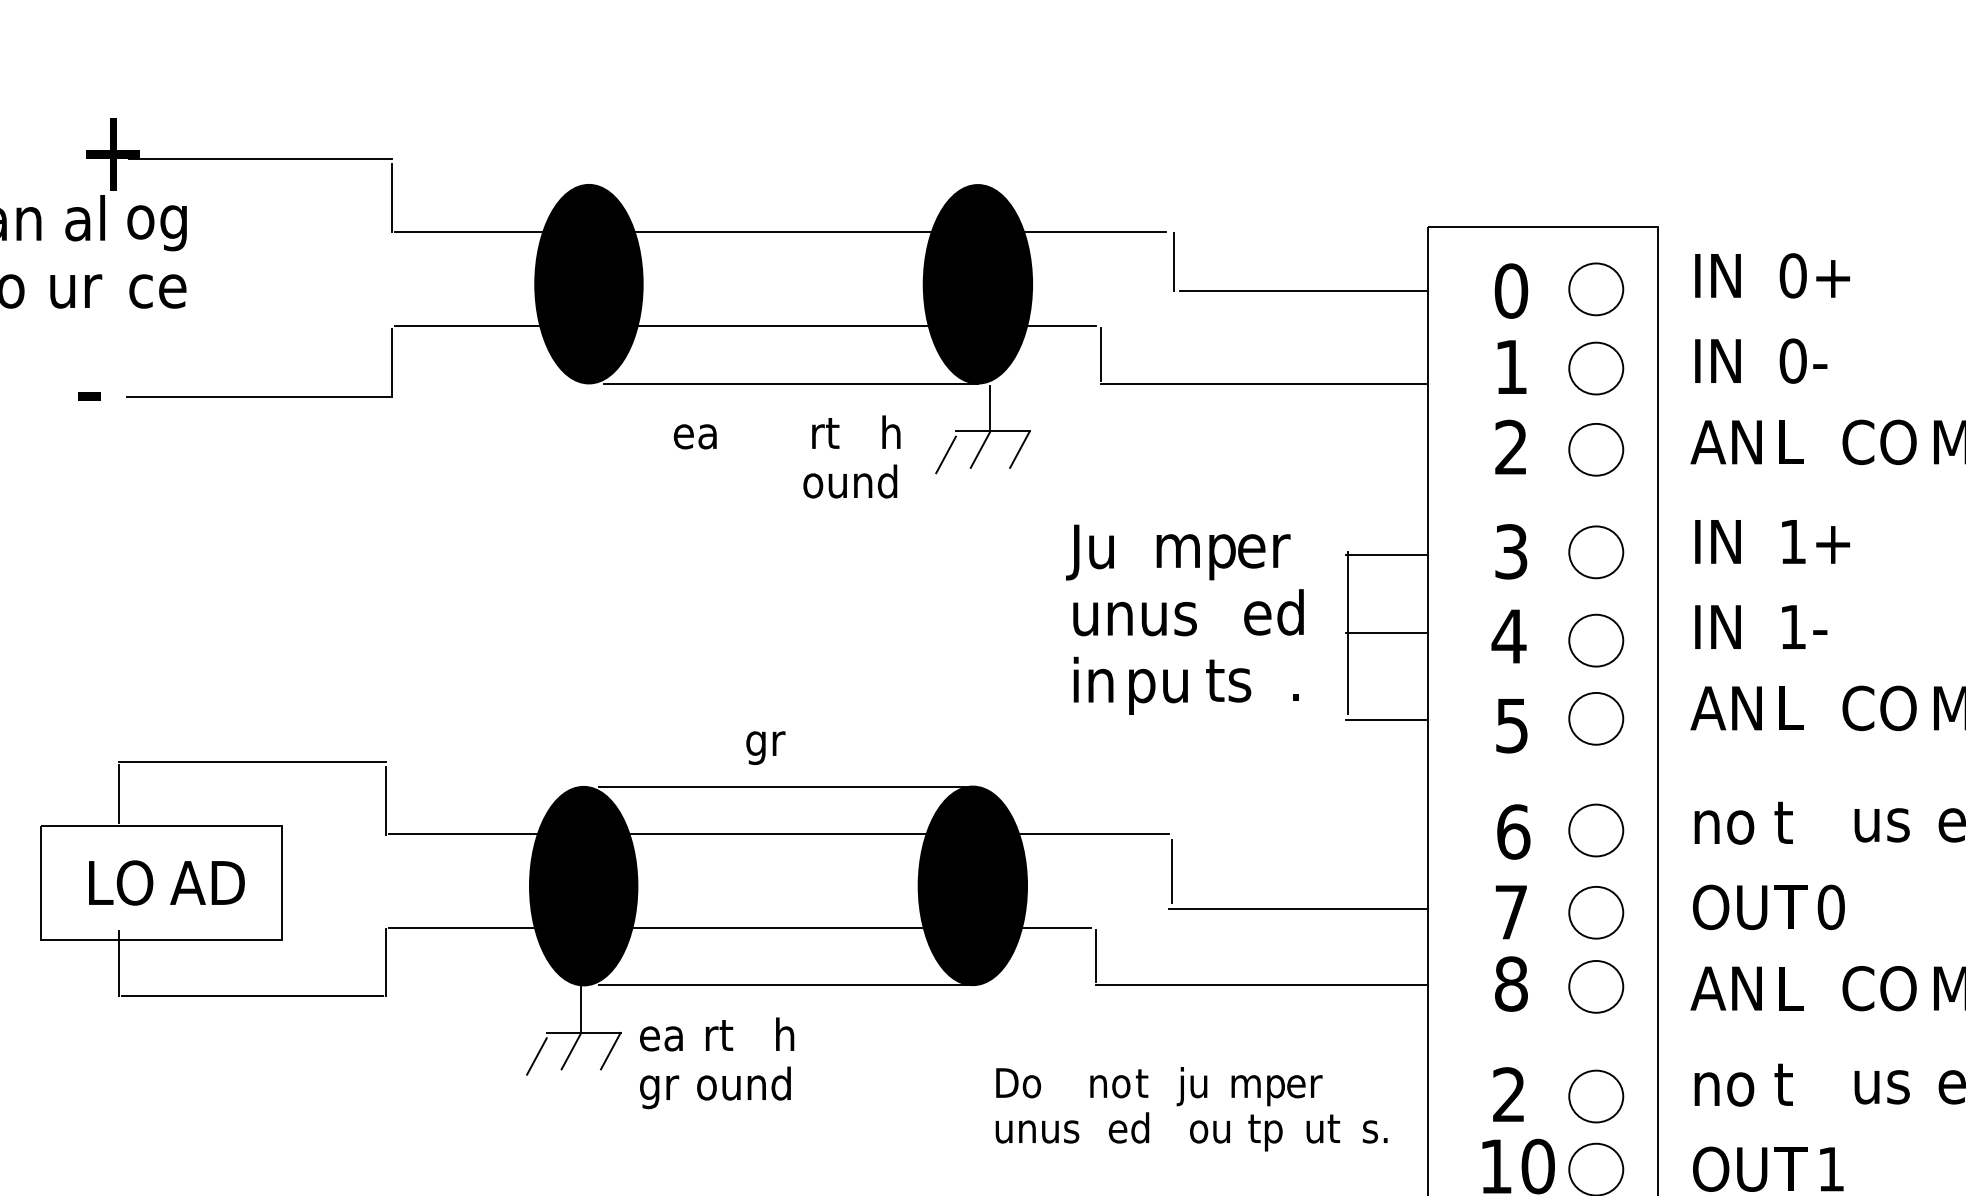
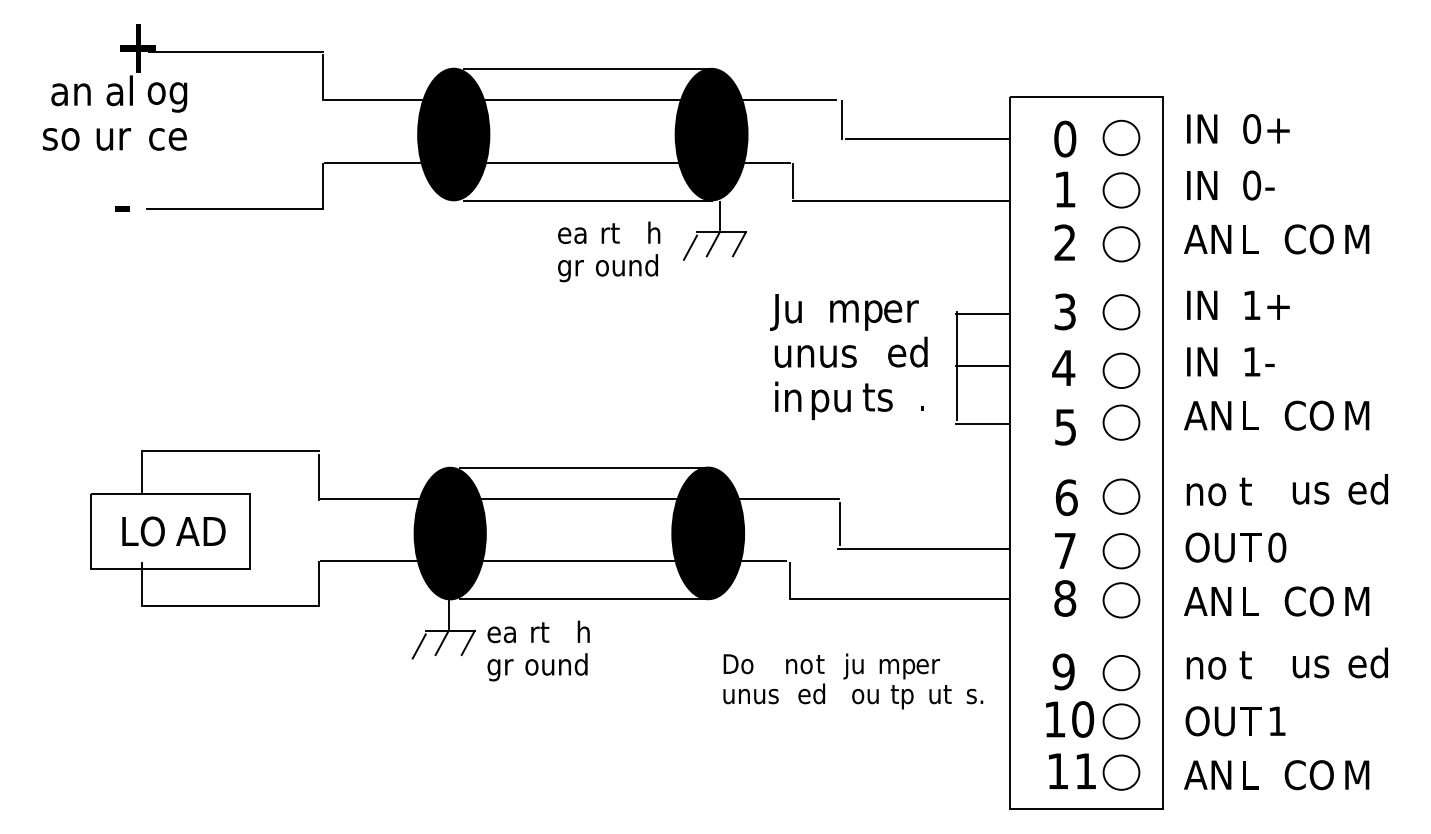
line: (790, 184) -> (587, 68), added
text: (695, 436) -> (572, 235), moved
text: (765, 748) -> (570, 271), moved
text: (1508, 1094) -> (1063, 671), 2 -> 9

